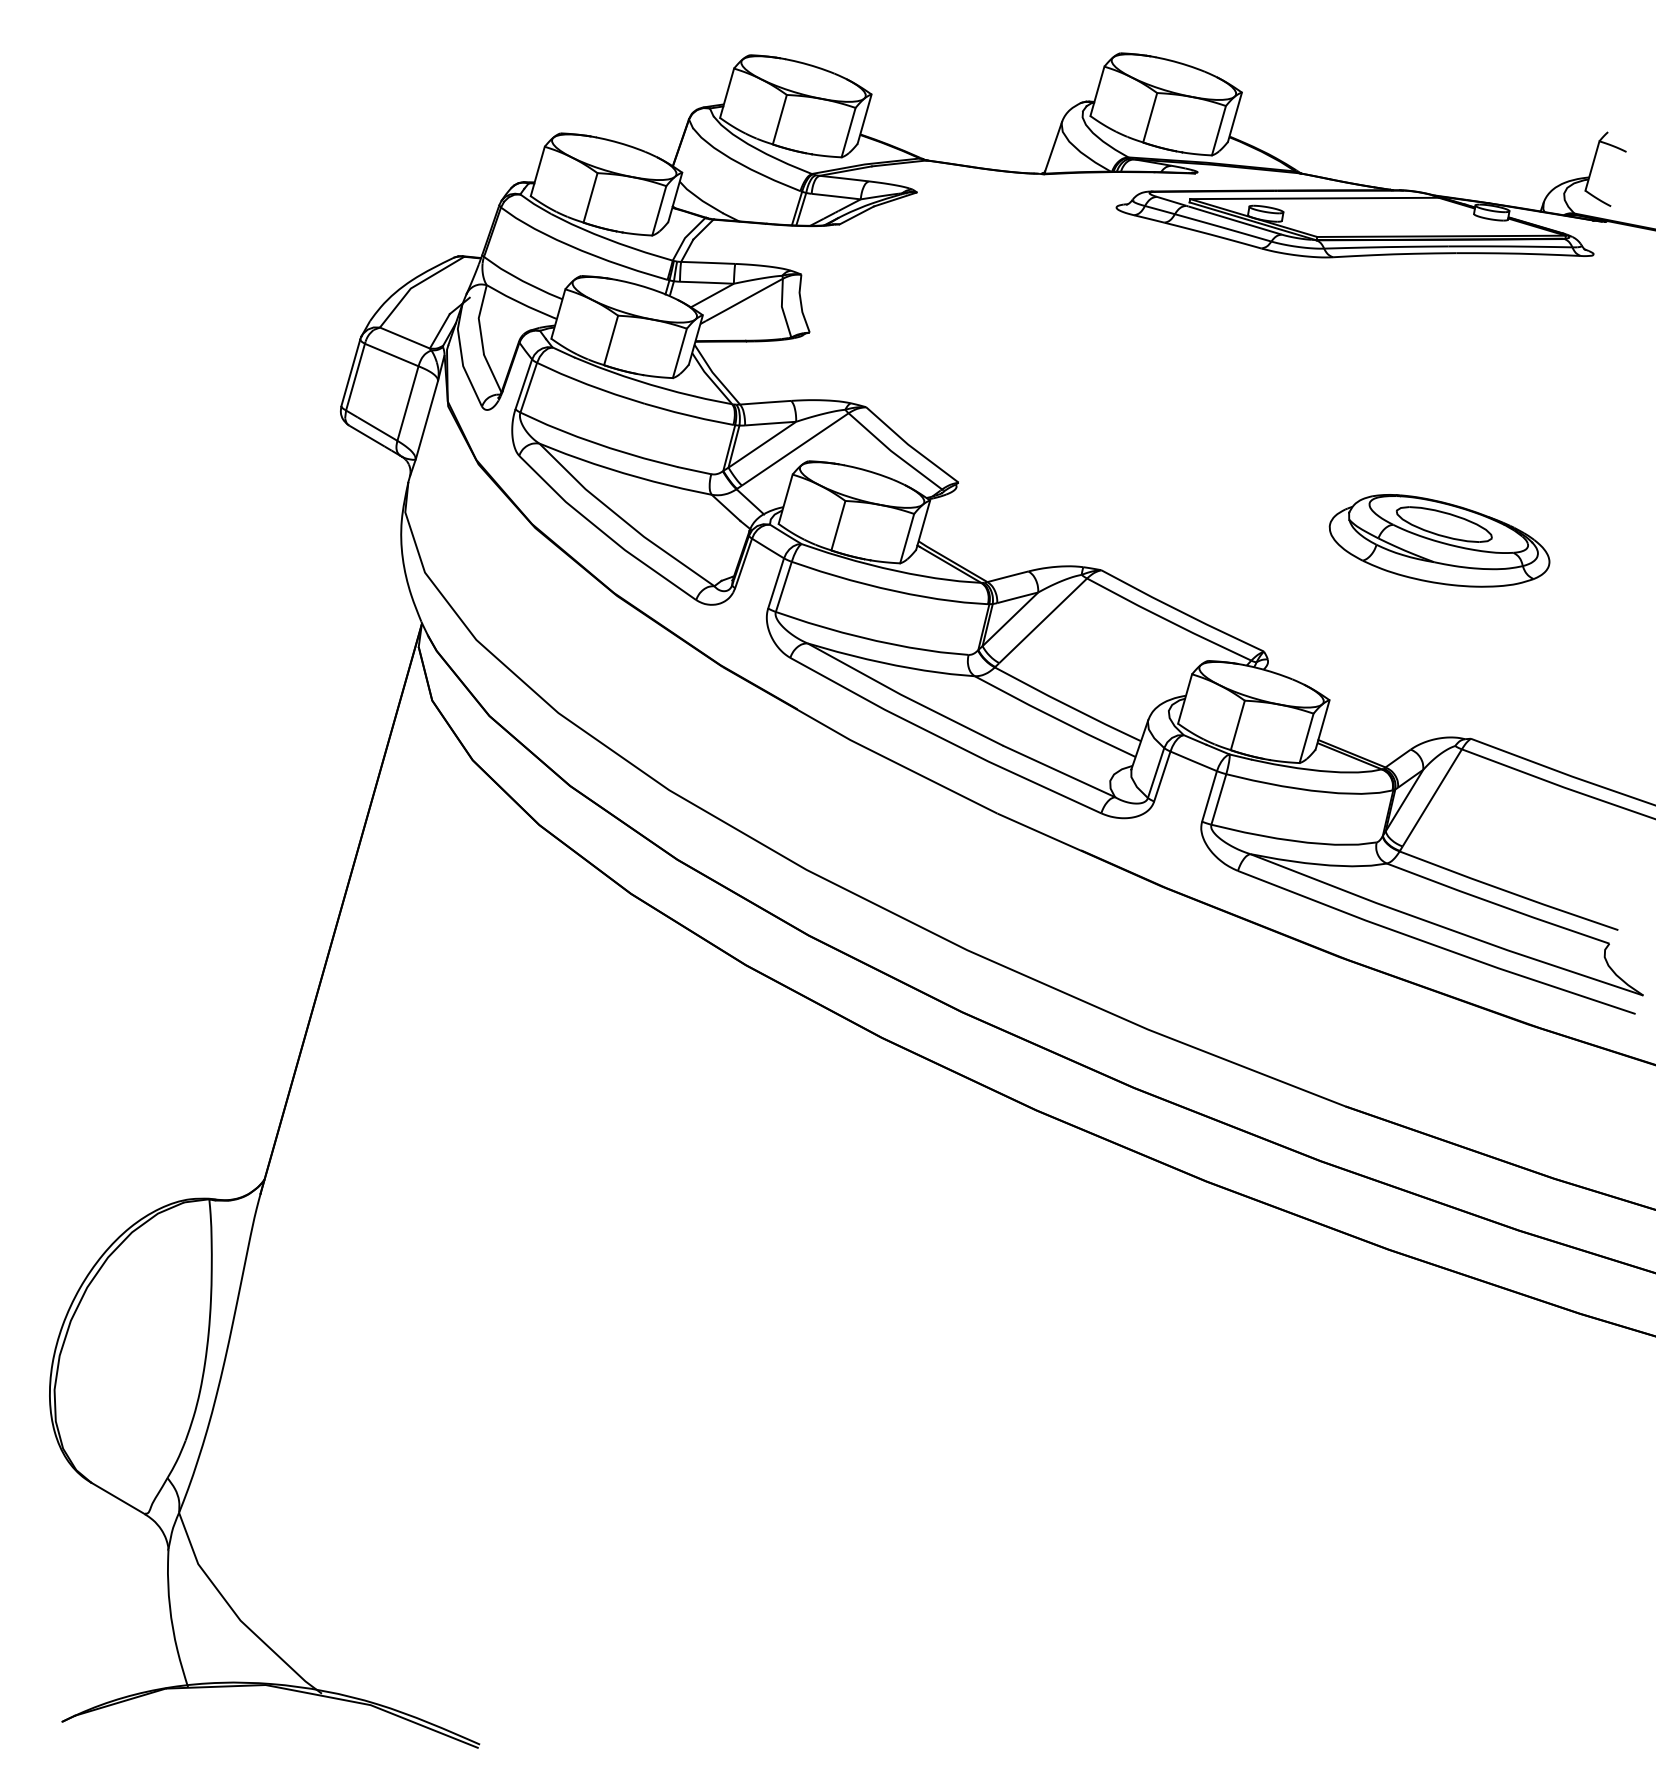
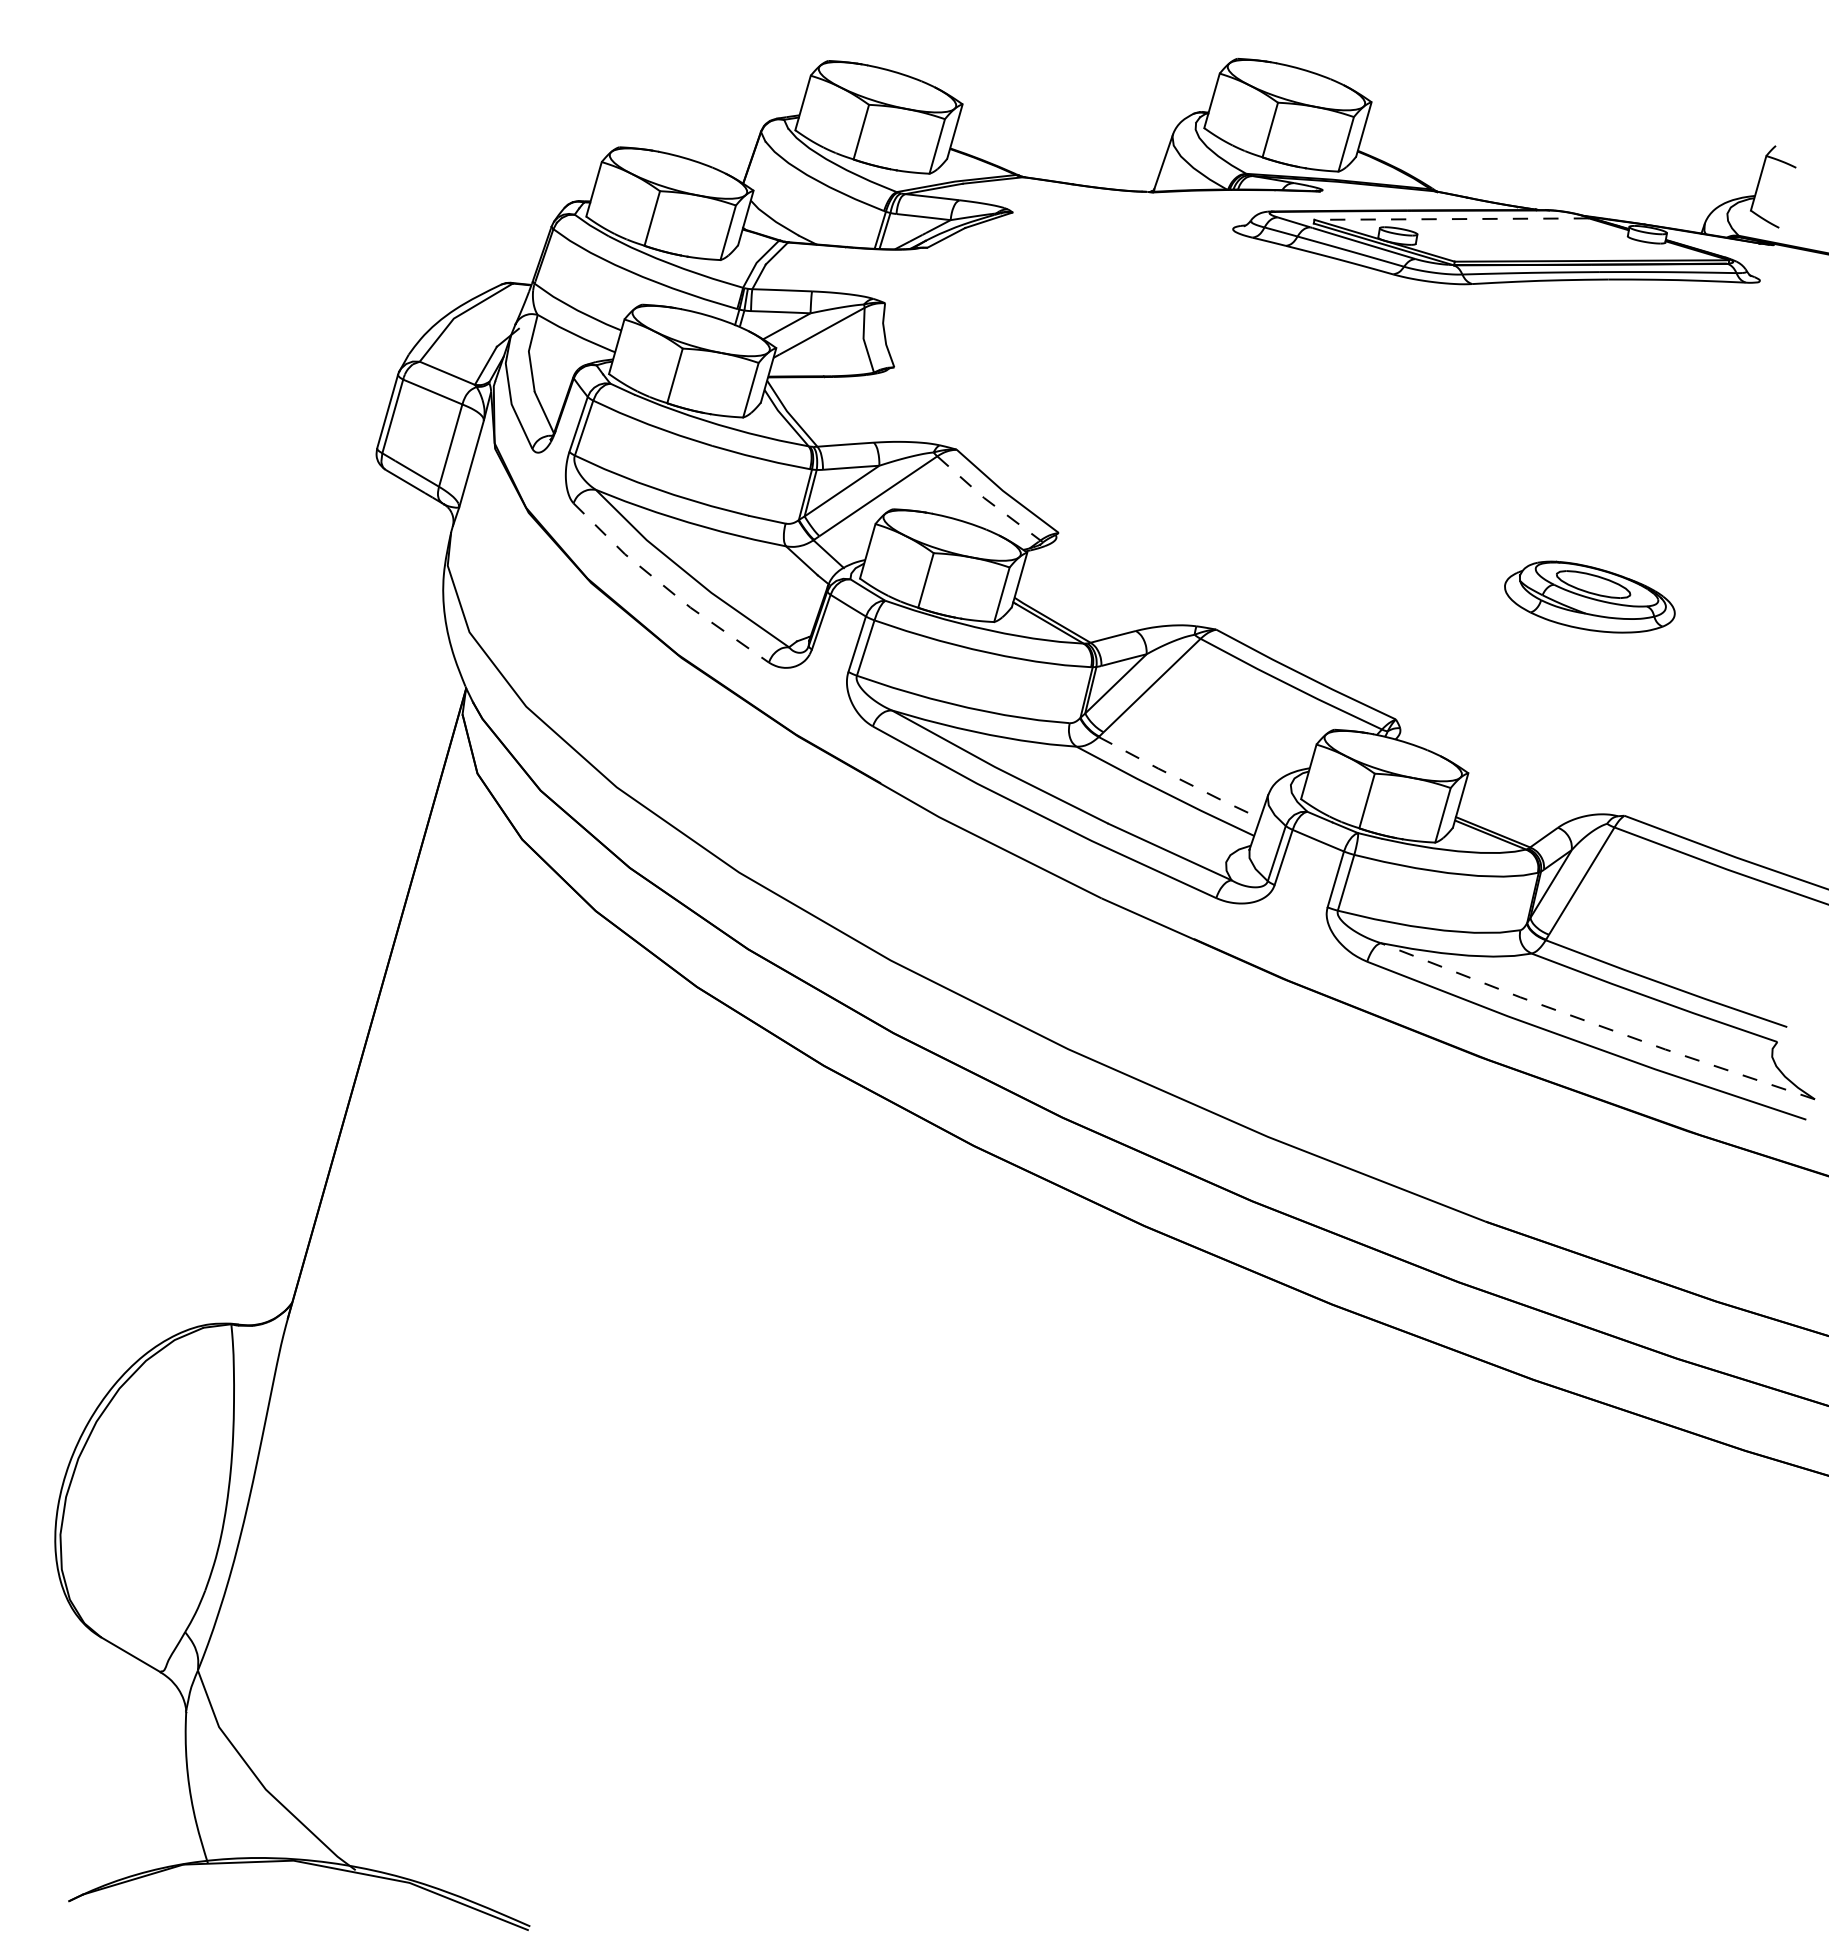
line: (1314, 198) -> (1451, 219), solid -> dashed
line: (894, 453) -> (987, 500), solid -> dashed
line: (603, 532) -> (666, 588), solid -> dashed
part: (1439, 540) -> (1589, 596), size x0.7
line: (1067, 705) -> (1179, 779), solid -> dashed
line: (1445, 927) -> (1596, 1024), solid -> dashed

